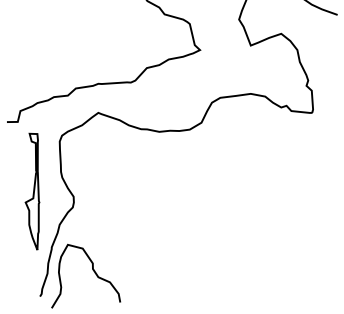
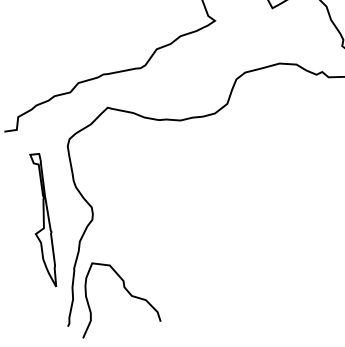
part: (32, 191) -> (42, 220), moved

